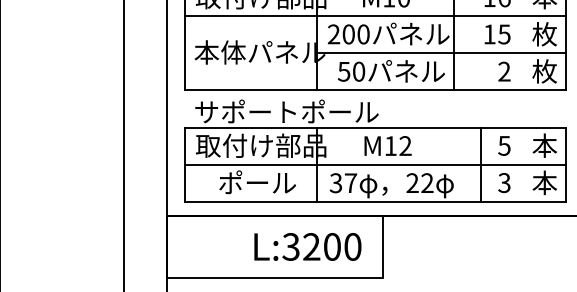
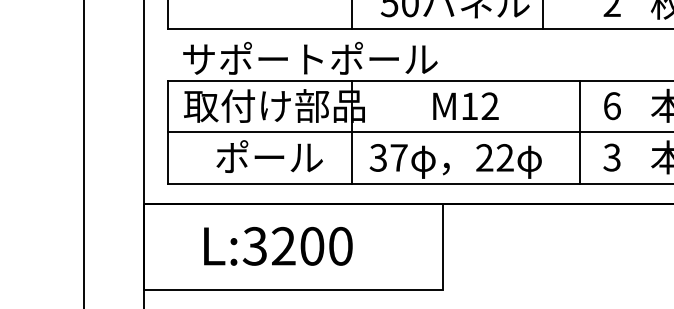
text: (387, 145) -> (465, 105), moved
text: (504, 145) -> (612, 105), 5 -> 6
text: (307, 246) -> (277, 245), moved

